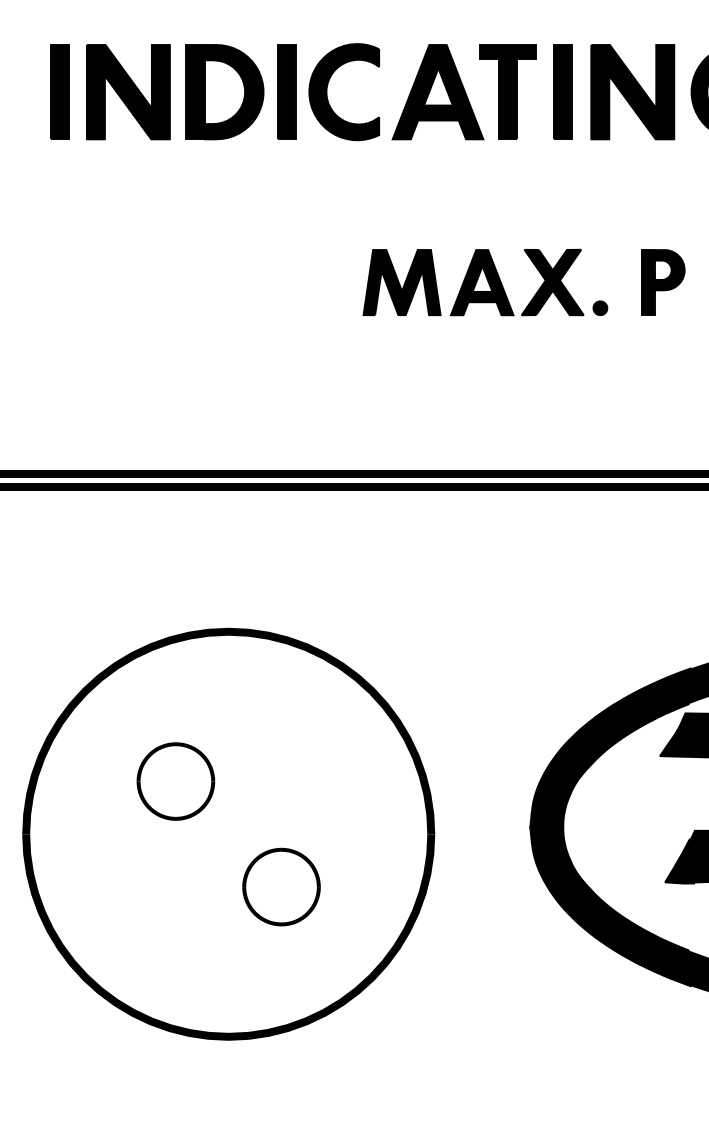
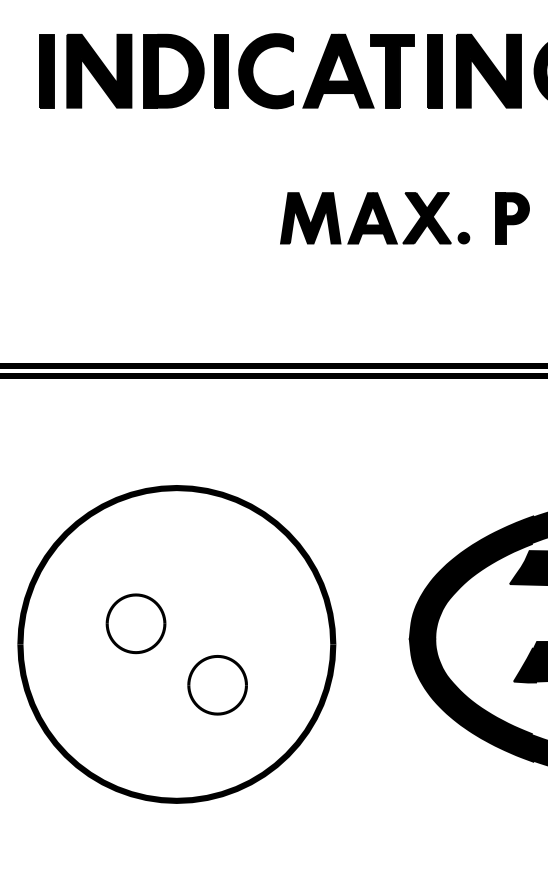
part: (175, 781) -> (135, 623), moved

